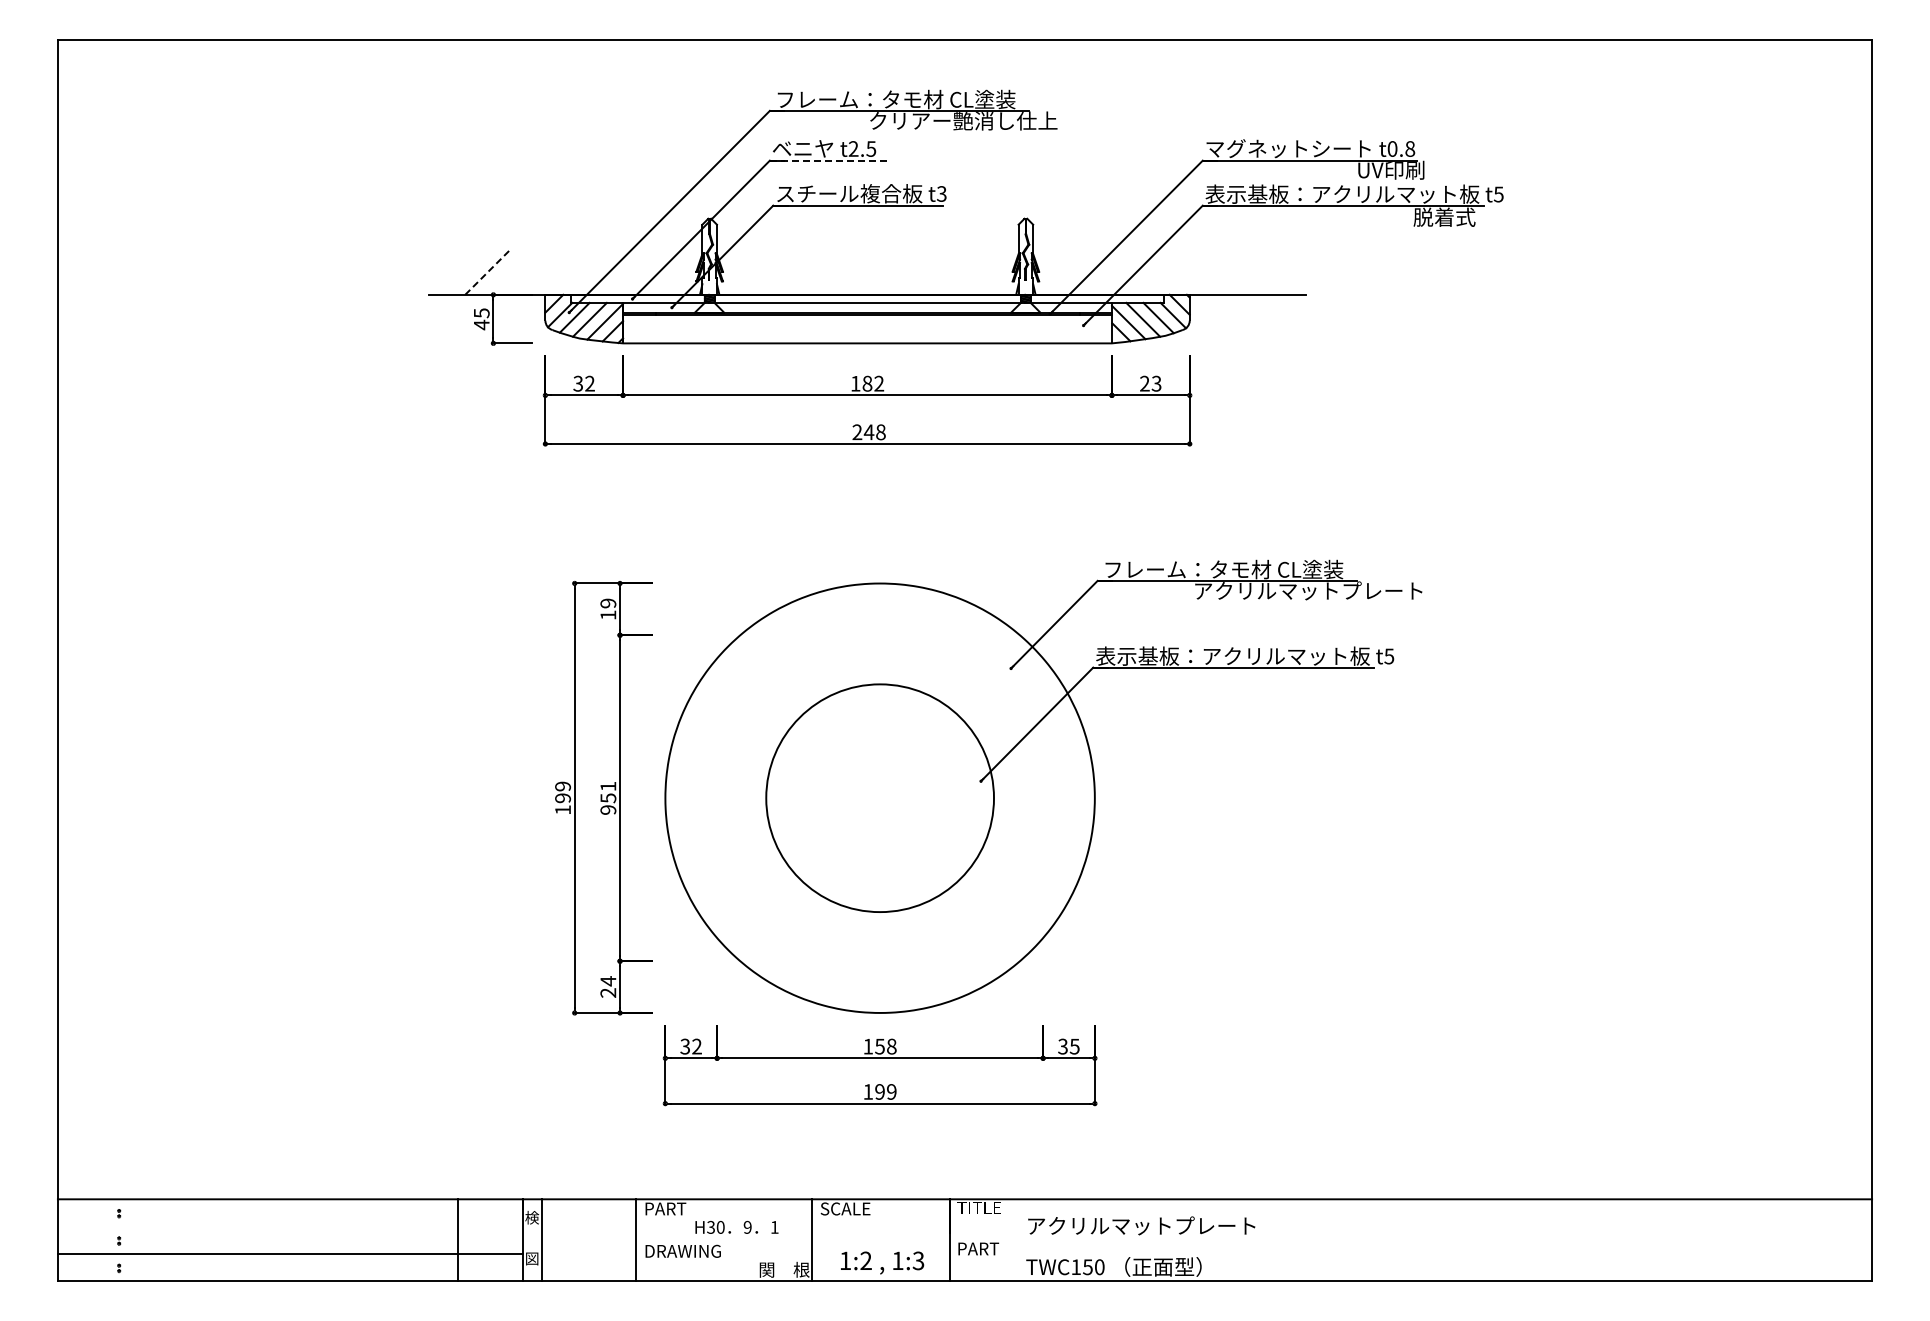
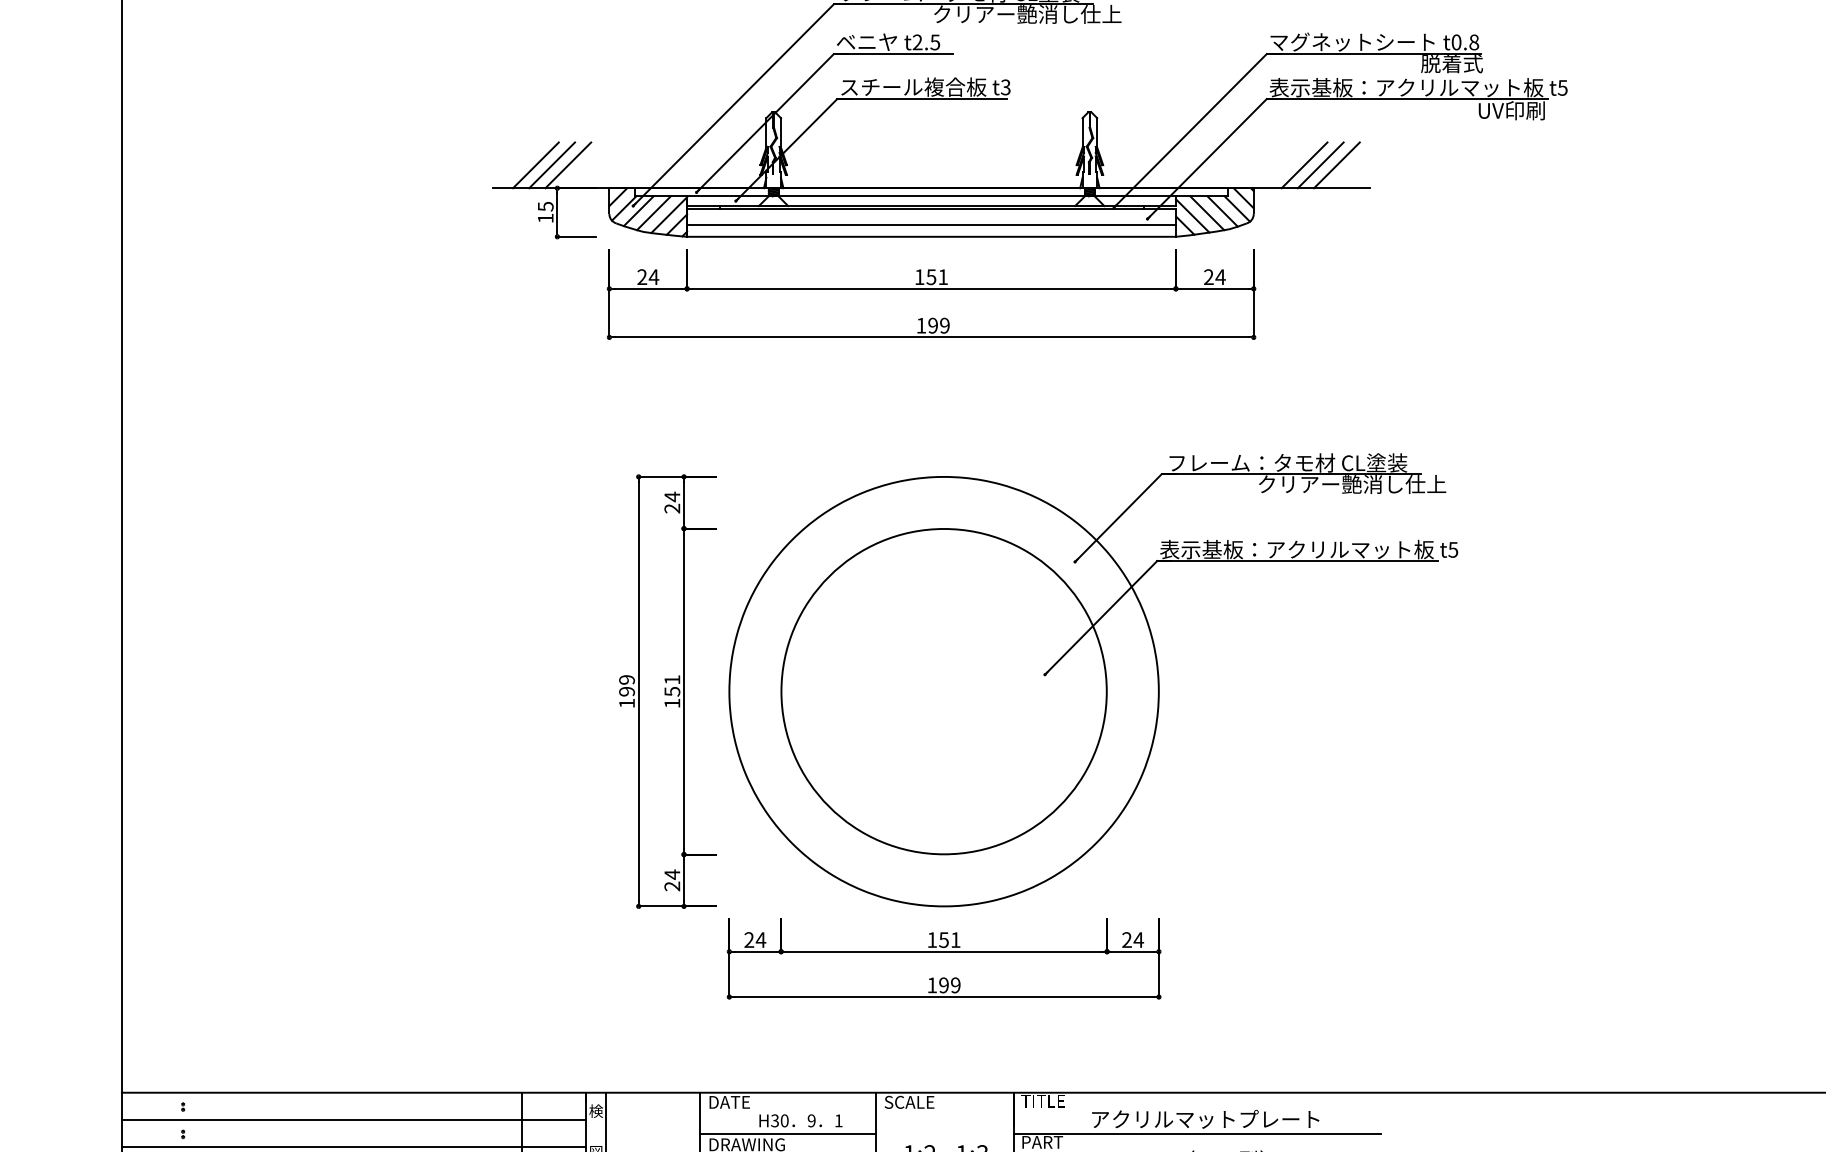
line: (829, 160) -> (893, 53), dashed -> solid
text: (1390, 169) -> (1454, 62), UV印刷 -> 脱着式
text: (1446, 216) -> (1510, 109), 脱着式 -> UV印刷
line: (471, 271) -> (535, 164), added
line: (488, 271) -> (552, 164), dashed -> solid
line: (504, 271) -> (568, 164), added
line: (1240, 271) -> (1304, 164), added
line: (1256, 271) -> (1320, 164), added
line: (1272, 271) -> (1336, 164), added
text: (481, 324) -> (545, 217), 45 -> 15
line: (867, 331) -> (931, 224), added
text: (584, 383) -> (648, 276), 32 -> 24
text: (873, 383) -> (937, 276), 182 -> 151
text: (1156, 383) -> (1220, 276), 23 -> 24
text: (868, 432) -> (932, 325), 248 -> 199
text: (1308, 590) -> (1372, 483), アクリルマットプレート -> クリアー艶消し仕上
text: (608, 609) -> (672, 502), 19 -> 24
circle: (879, 797) -> (943, 690), size x1.43
text: (608, 809) -> (672, 702), 951 -> 151
text: (691, 1046) -> (755, 939), 32 -> 24
text: (891, 1046) -> (955, 939), 158 -> 151
text: (1069, 1046) -> (1133, 939), 35 -> 24
text: (666, 1208) -> (730, 1101), PART -> DATE
line: (289, 1226) -> (353, 1119), added
line: (723, 1240) -> (787, 1133), added
line: (1133, 1240) -> (1197, 1133), added

